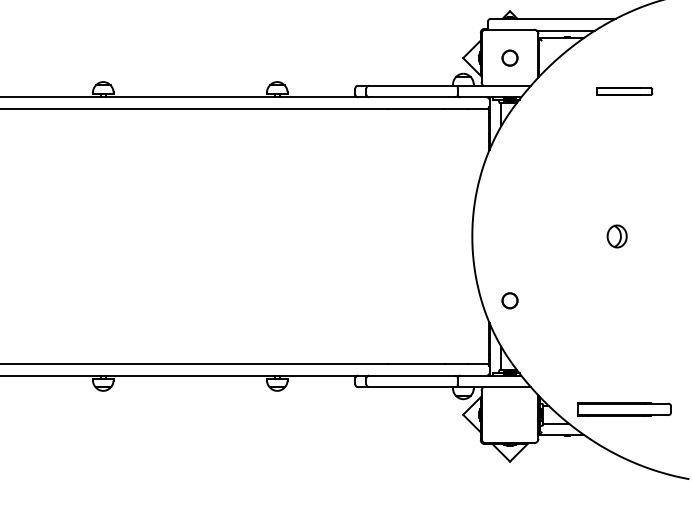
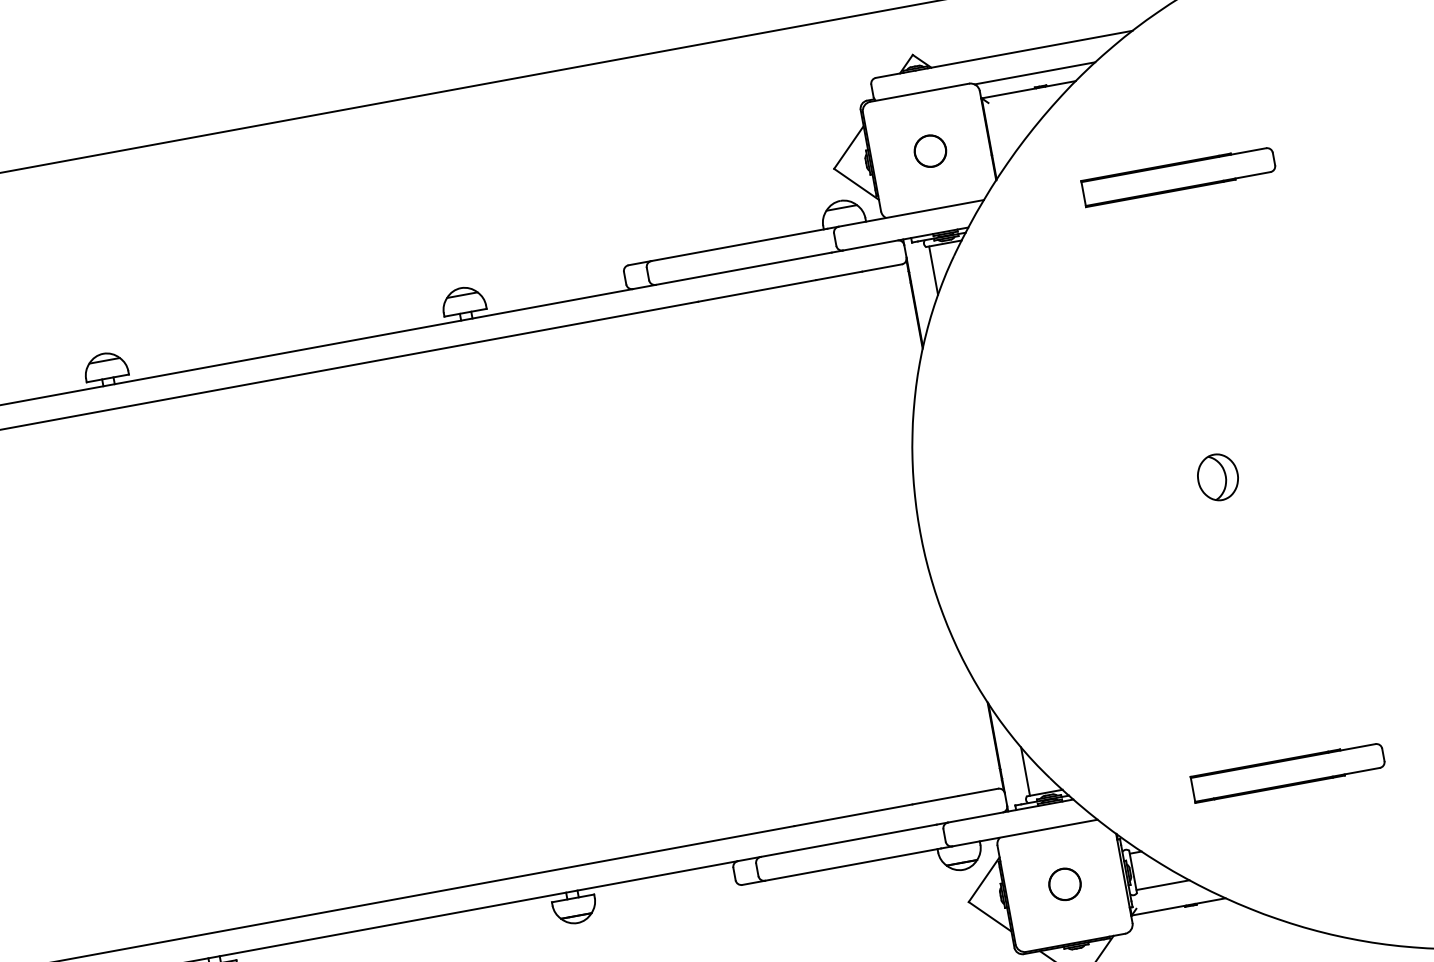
part: (624, 91) -> (1178, 176), size x1.67
circle: (509, 300) -> (1063, 883), moved
part: (624, 409) -> (1287, 772), moved

